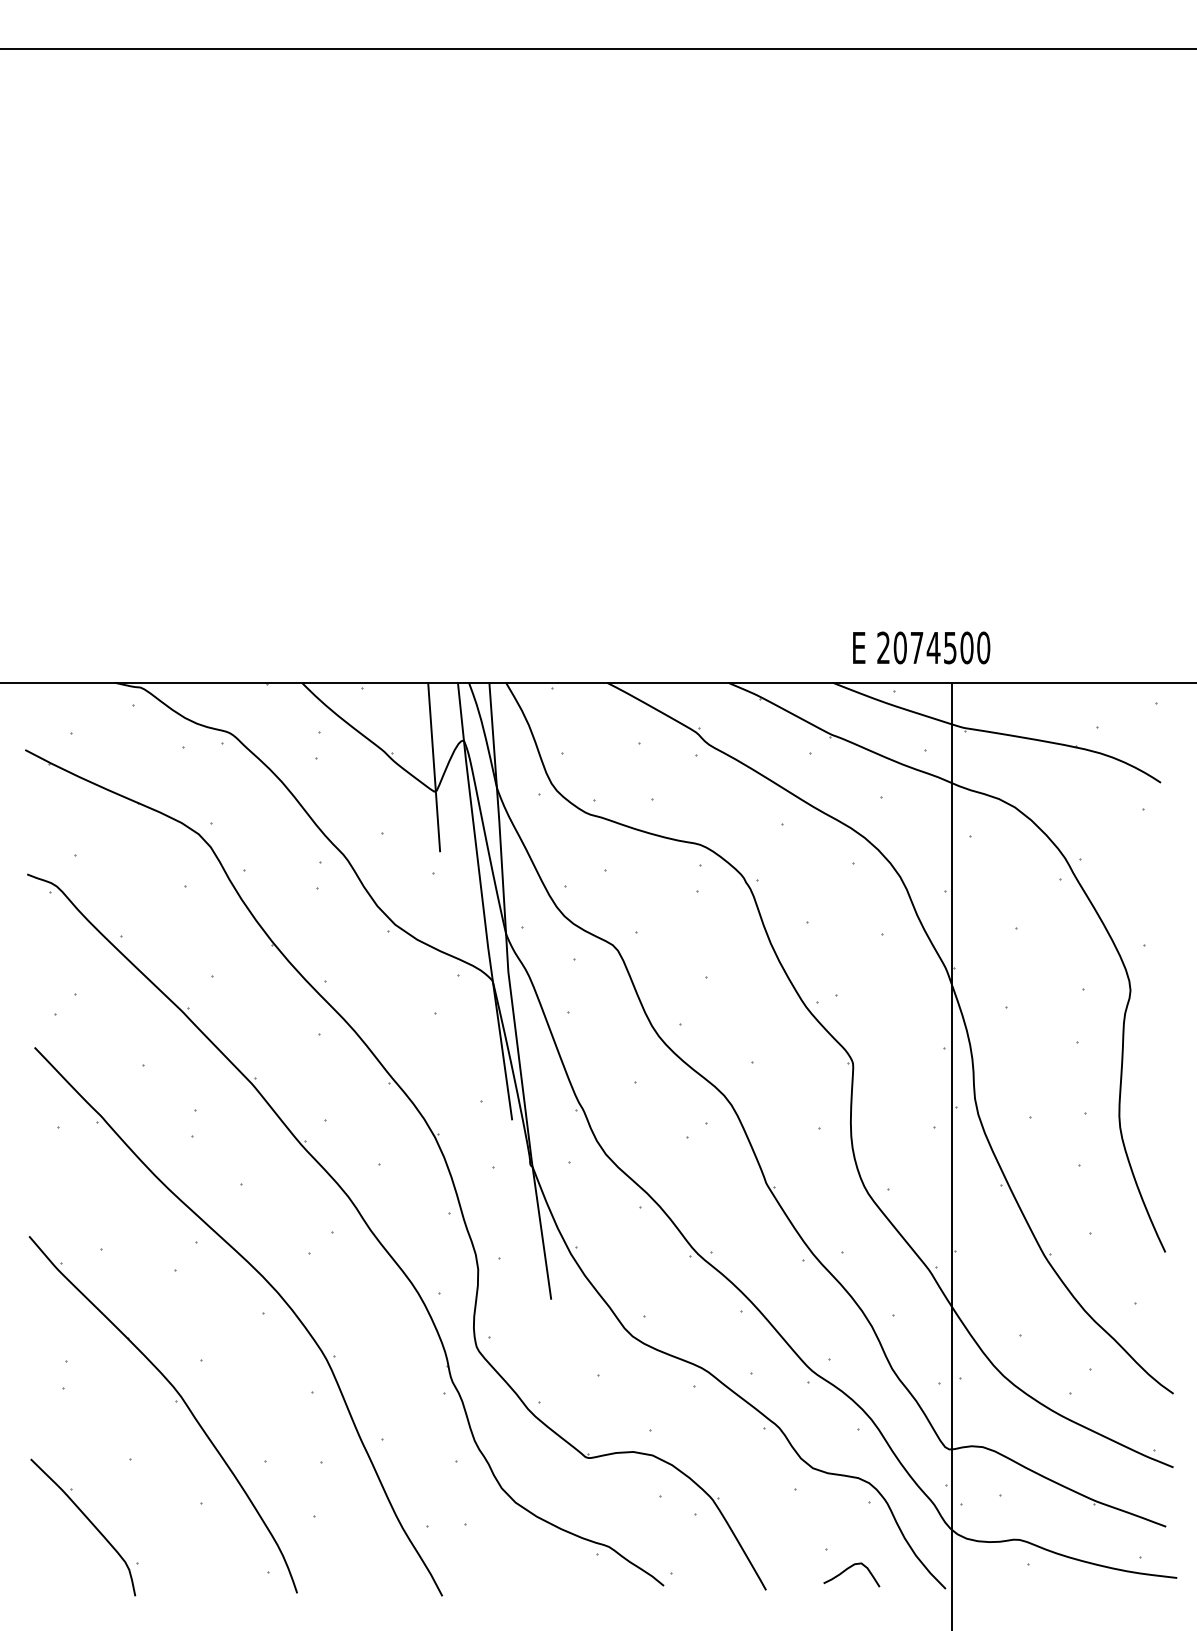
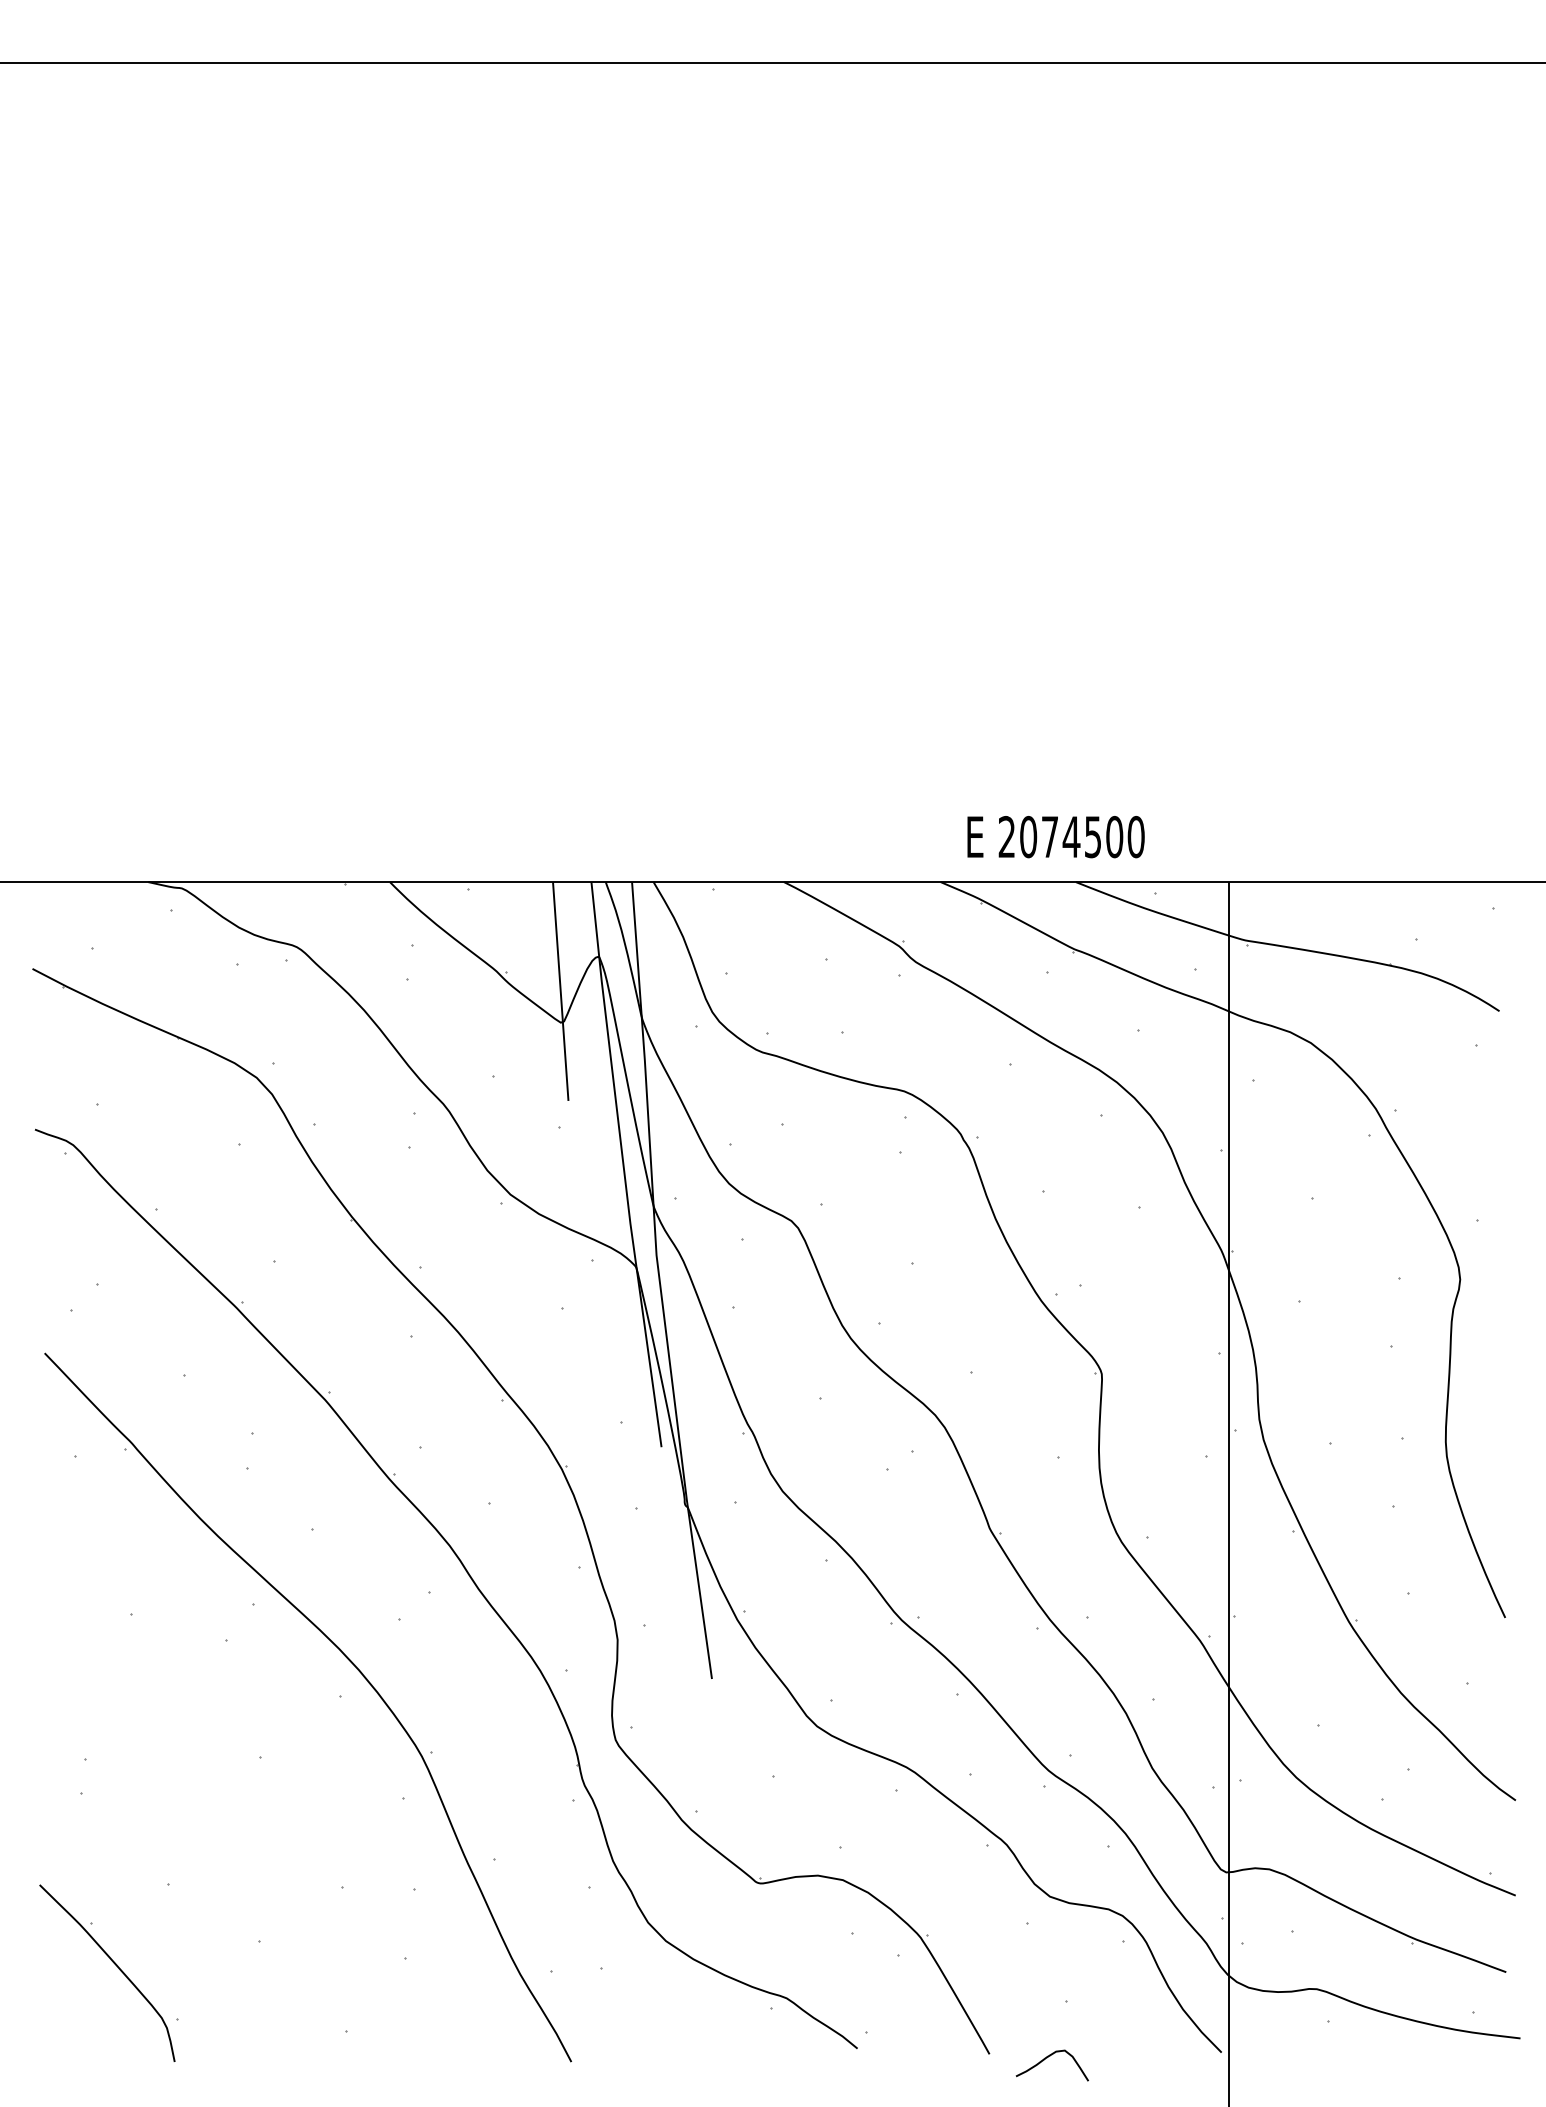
text: (921, 647) -> (1055, 836), moved
part: (175, 1401) -> (226, 1810), removed
curve: (848, 1569) -> (1048, 2058), moved

